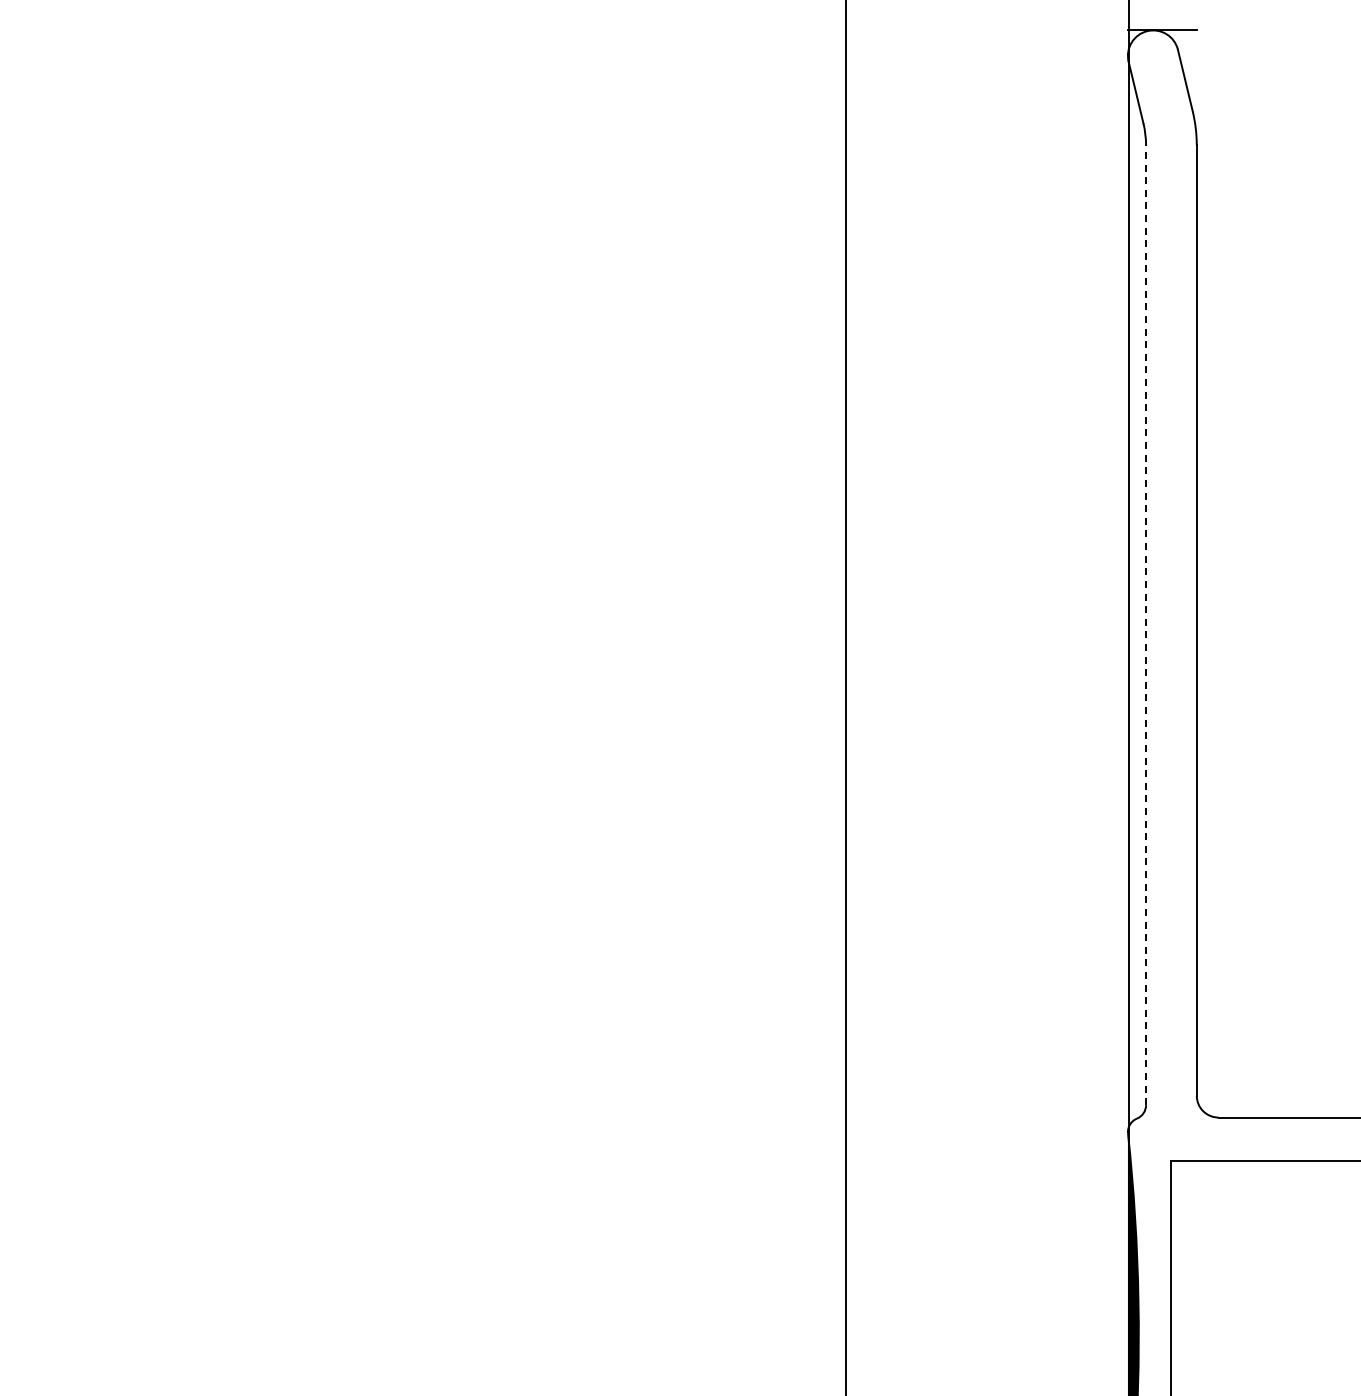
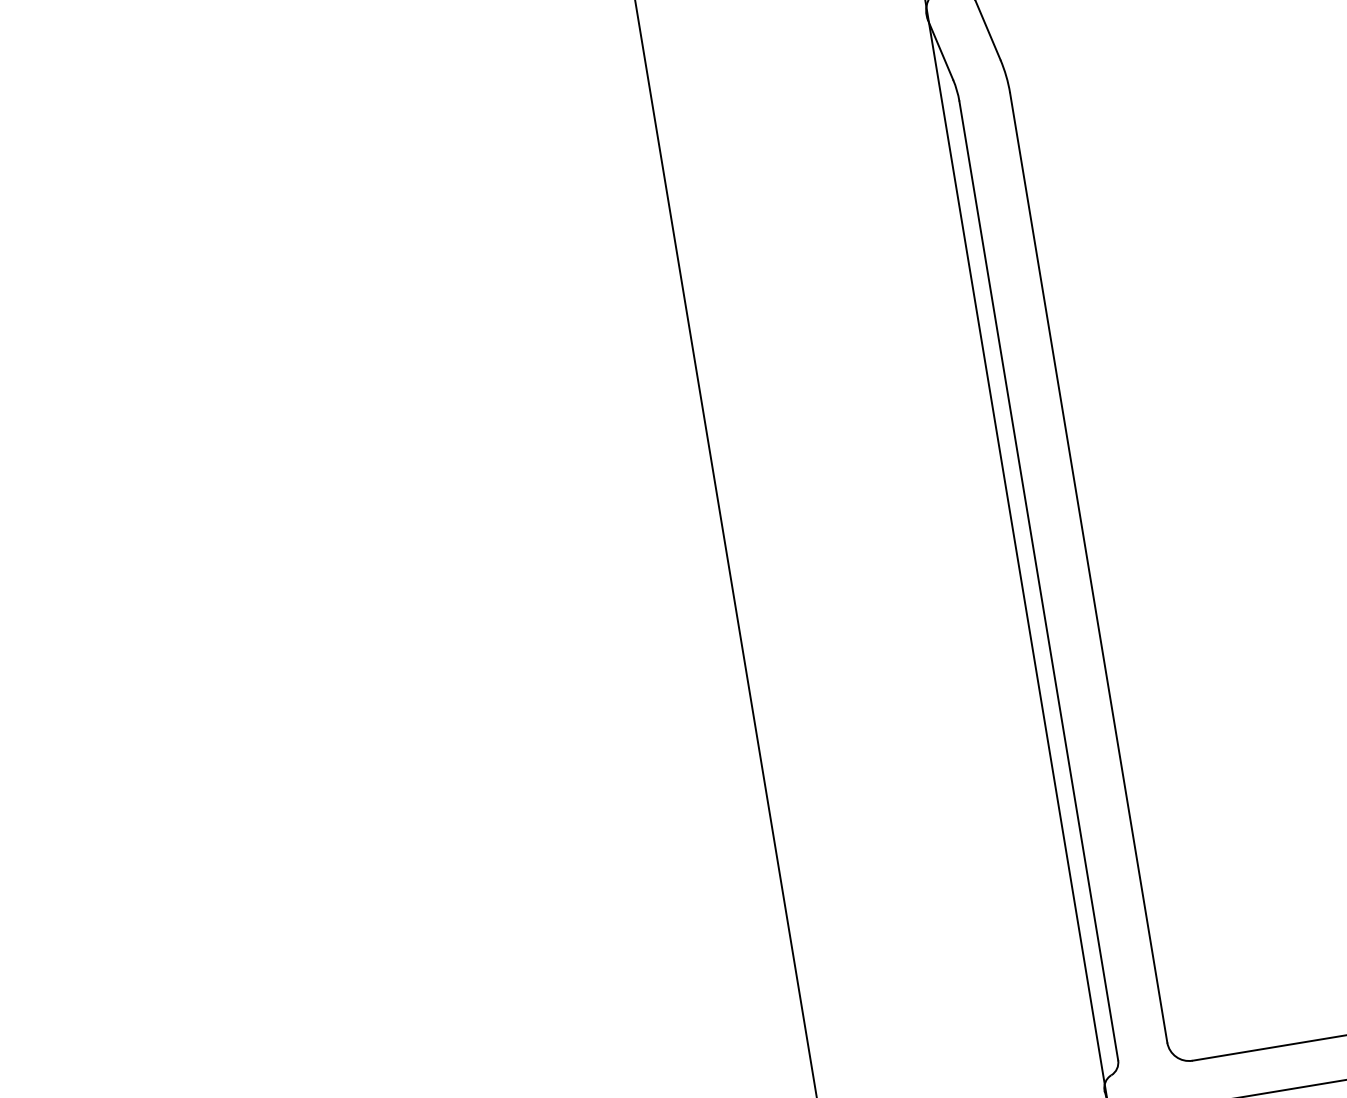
line: (1146, 625) -> (1039, 581), dashed -> solid

